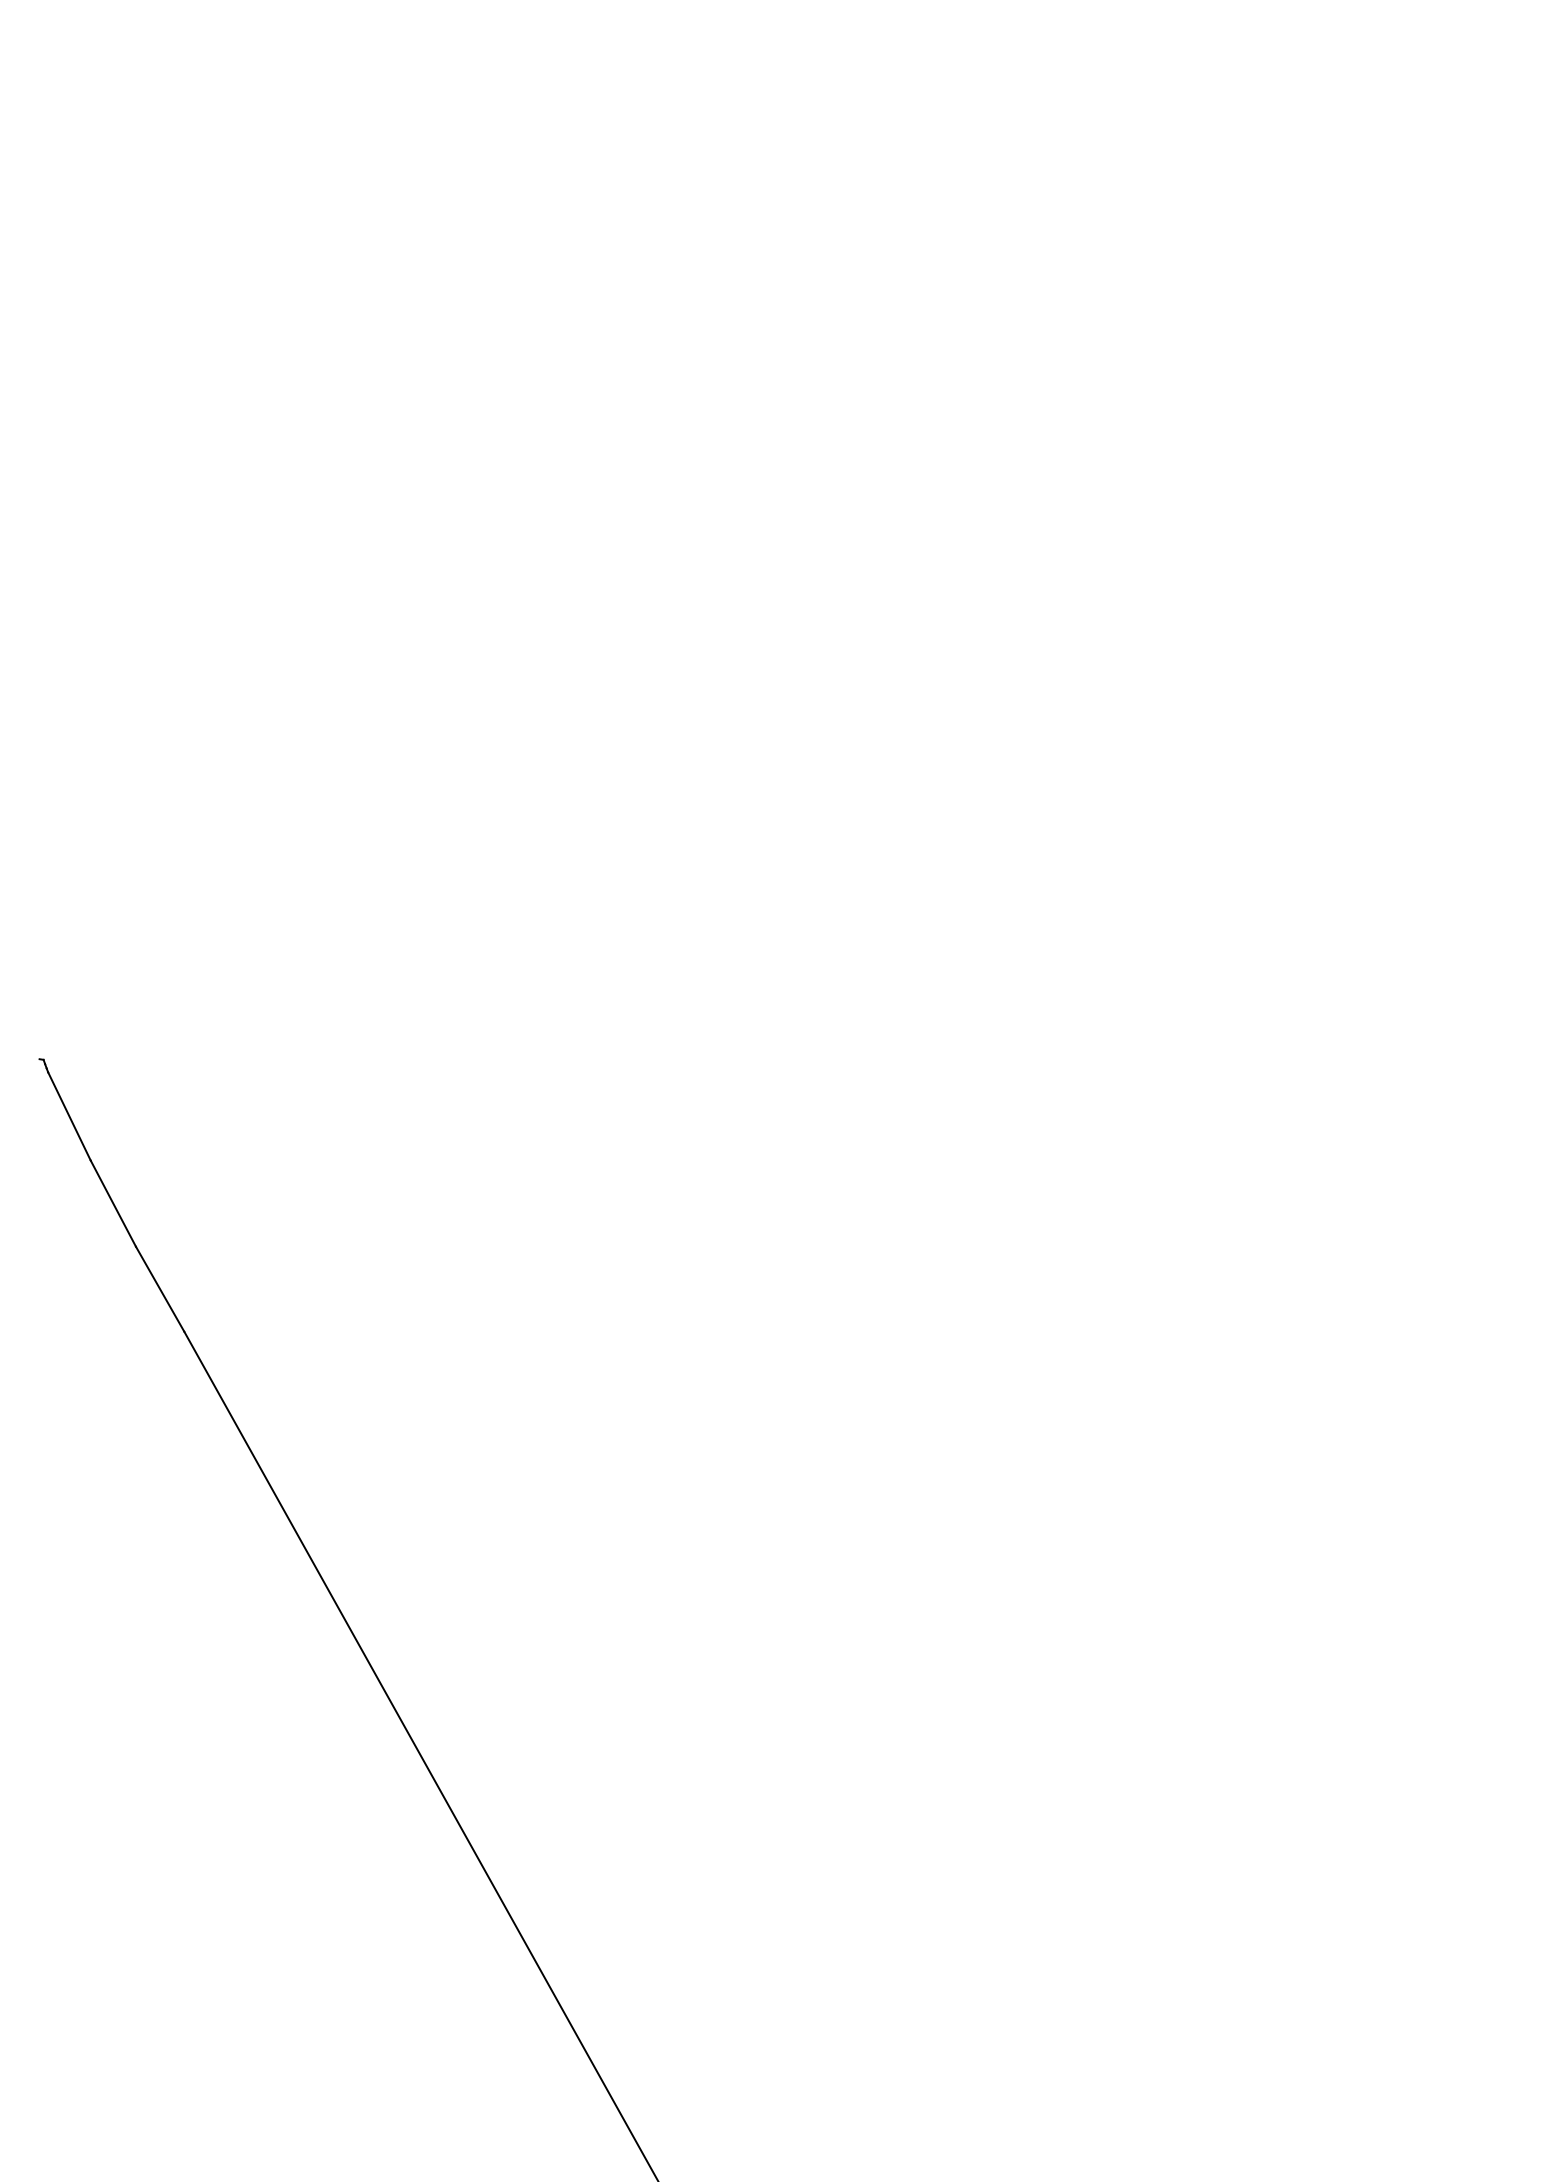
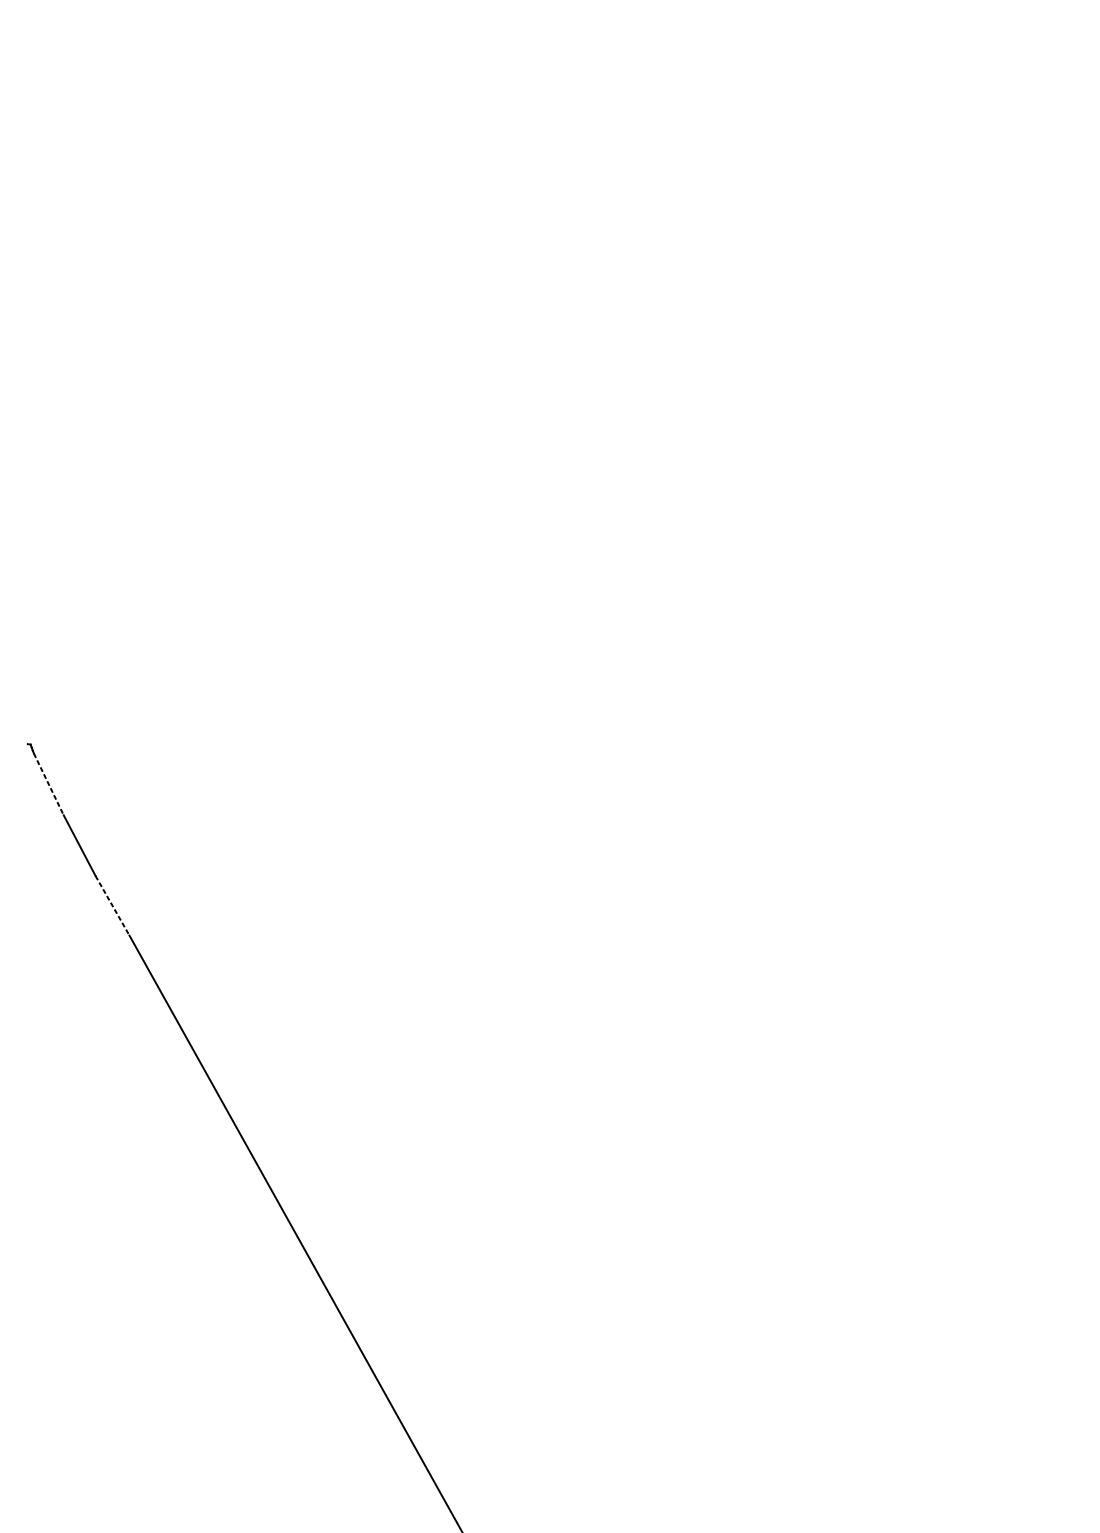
line: (69, 1116) -> (48, 784), solid -> dashed
line: (160, 1289) -> (112, 905), solid -> dashed

